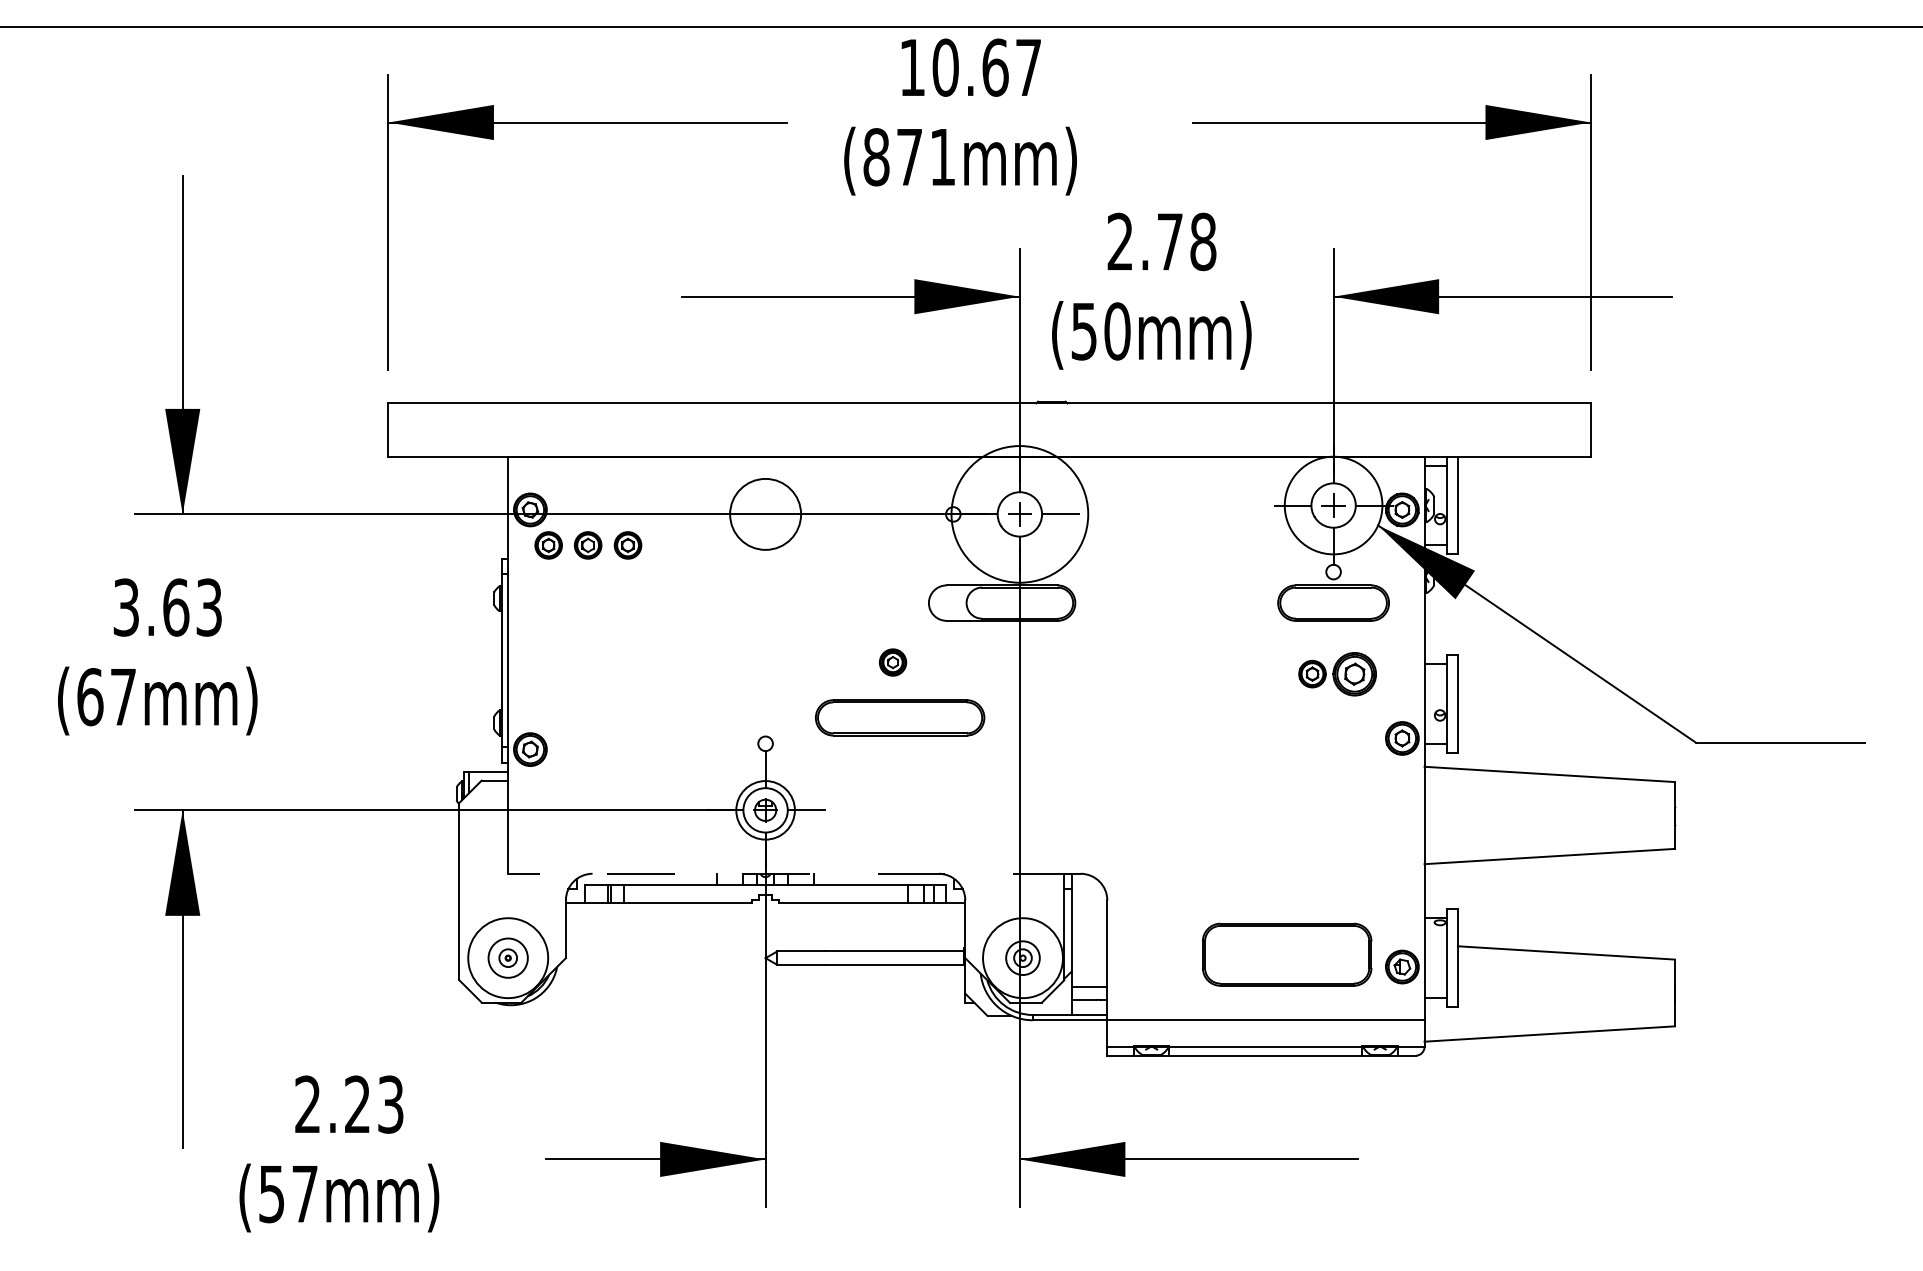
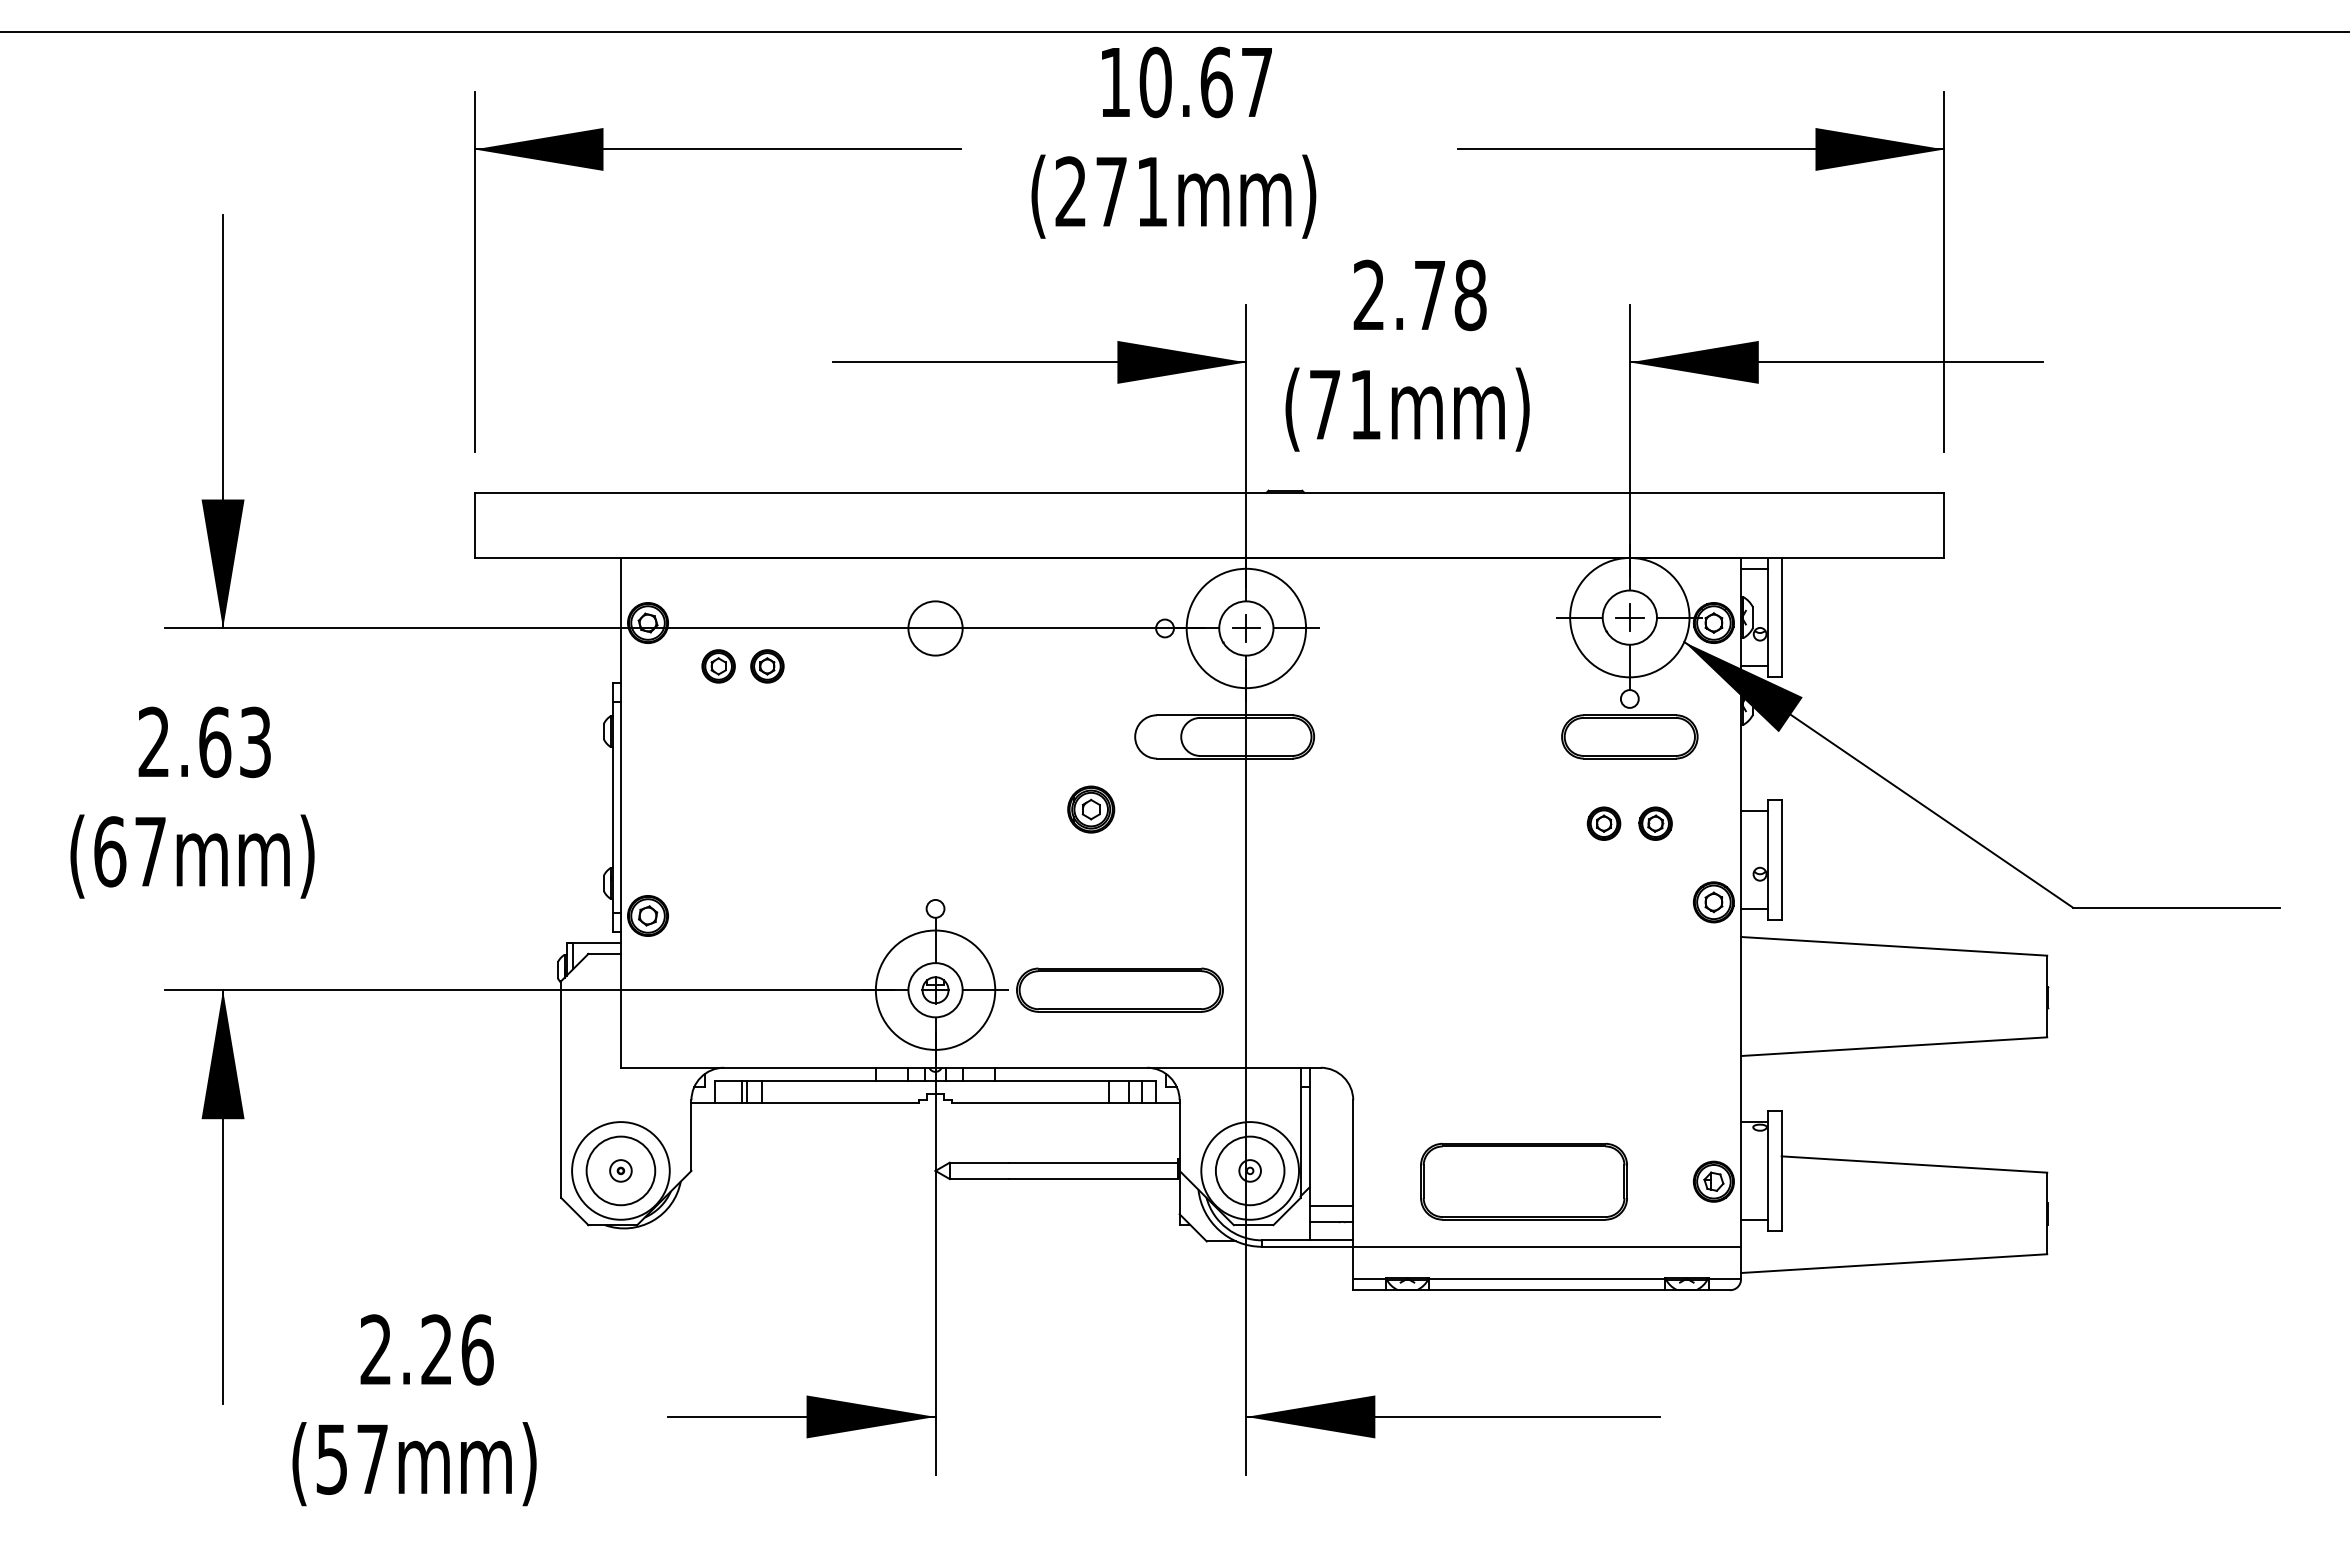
text: (876, 156) -> (1071, 191), (871mm) -> (271mm)
text: (1100, 331) -> (1345, 404), (50mm) -> (71mm)
circle: (765, 514) -> (935, 628), size x0.62
circle: (1019, 514) -> (1246, 628), size x0.71
part: (548, 545) -> (670, 666), removed
text: (125, 607) -> (153, 742), 3.63 -> 2.63
part: (893, 662) -> (1091, 809), size x1.43
part: (1354, 673) -> (1655, 823), size x0.62
part: (899, 717) -> (1119, 989), moved
circle: (765, 809) -> (935, 989), size x1.67
line: (794, 873) -> (970, 1067), dashed -> solid
part: (1286, 954) -> (1523, 1181), moved
circle: (507, 957) -> (620, 1170), size x1.43
circle: (1022, 957) -> (1249, 1170), size x1.67
text: (390, 1104) -> (477, 1349), 2.23 -> 2.26

